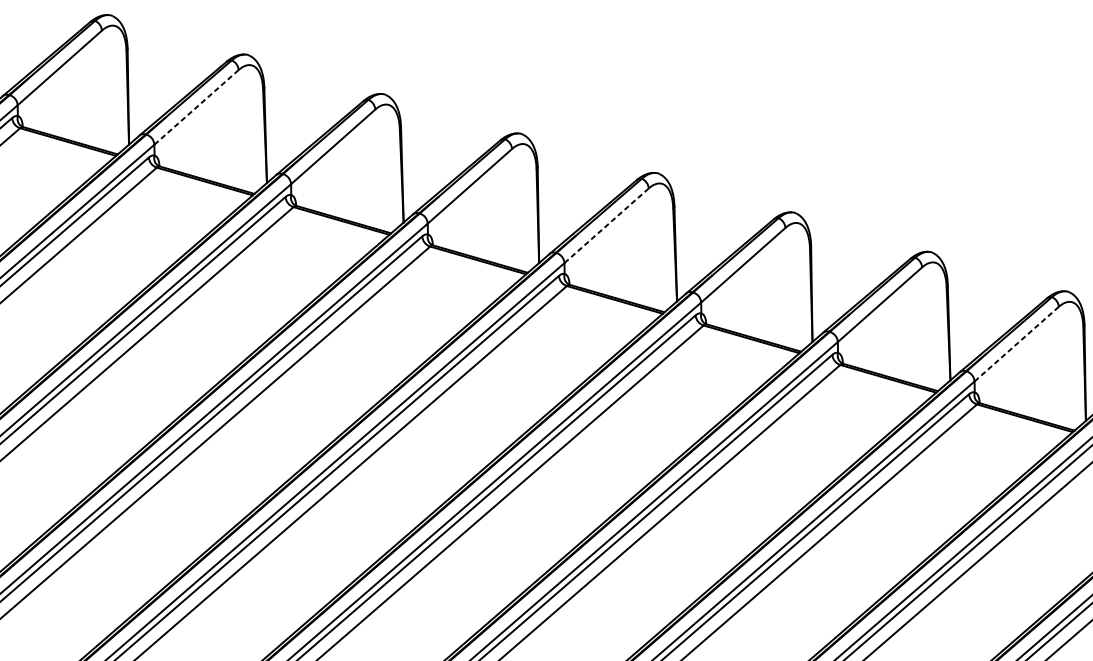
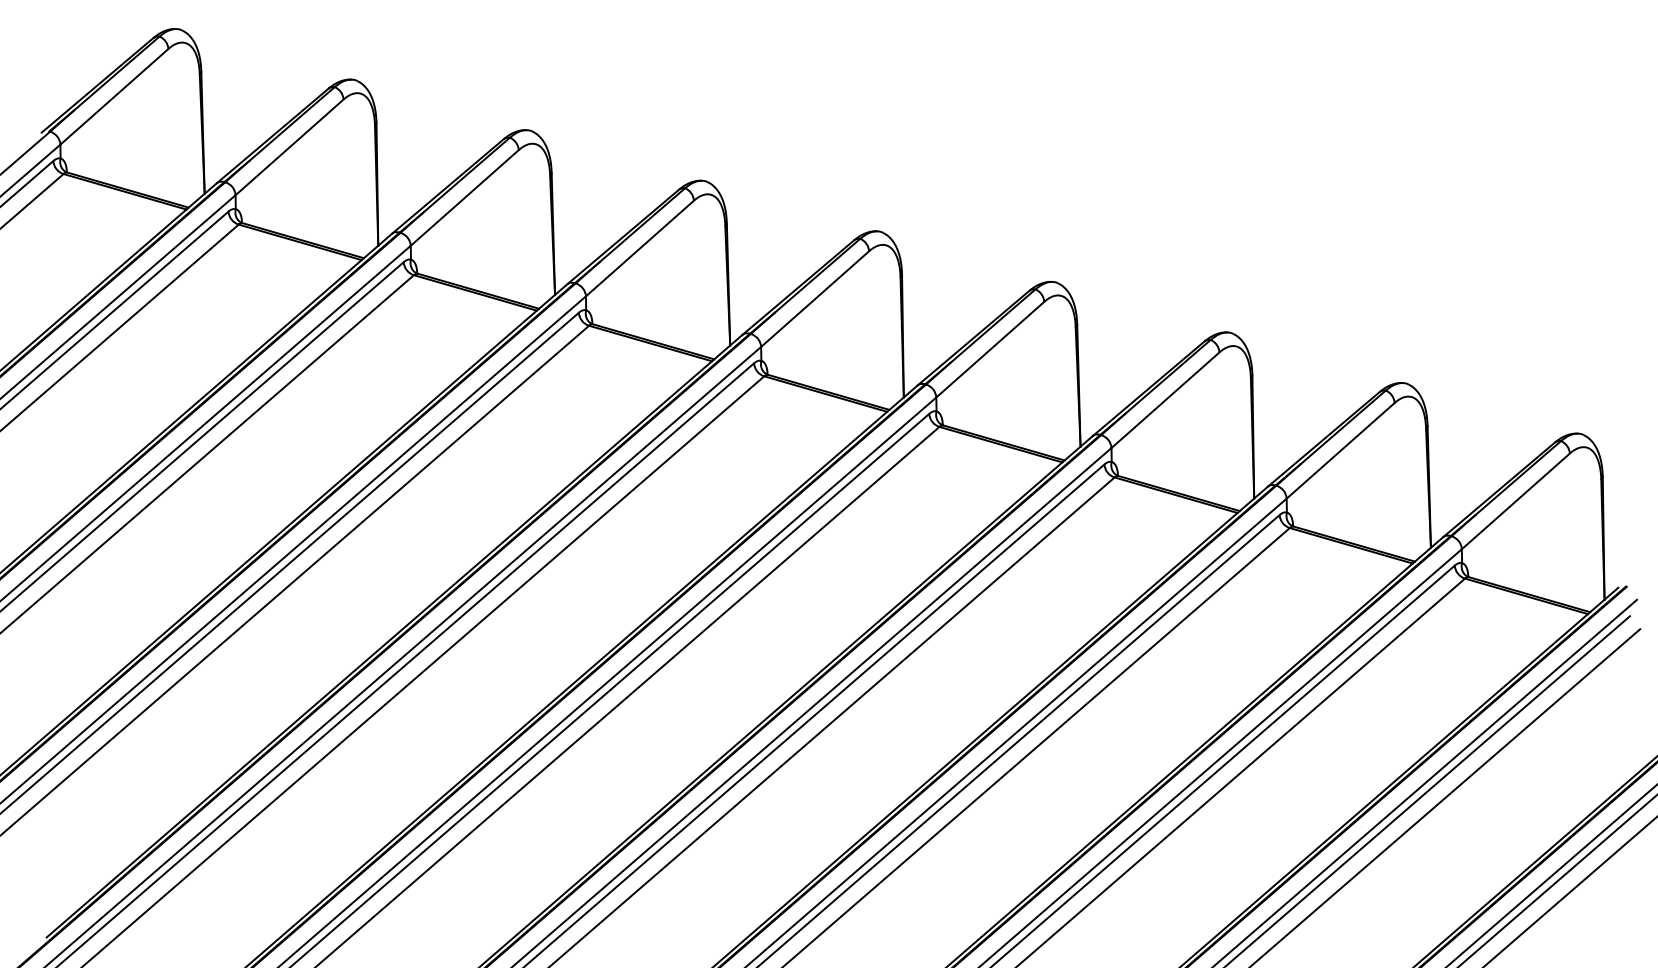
line: (196, 107) -> (464, 198), dashed -> solid
line: (605, 226) -> (989, 350), dashed -> solid
line: (1016, 344) -> (1515, 501), dashed -> solid

